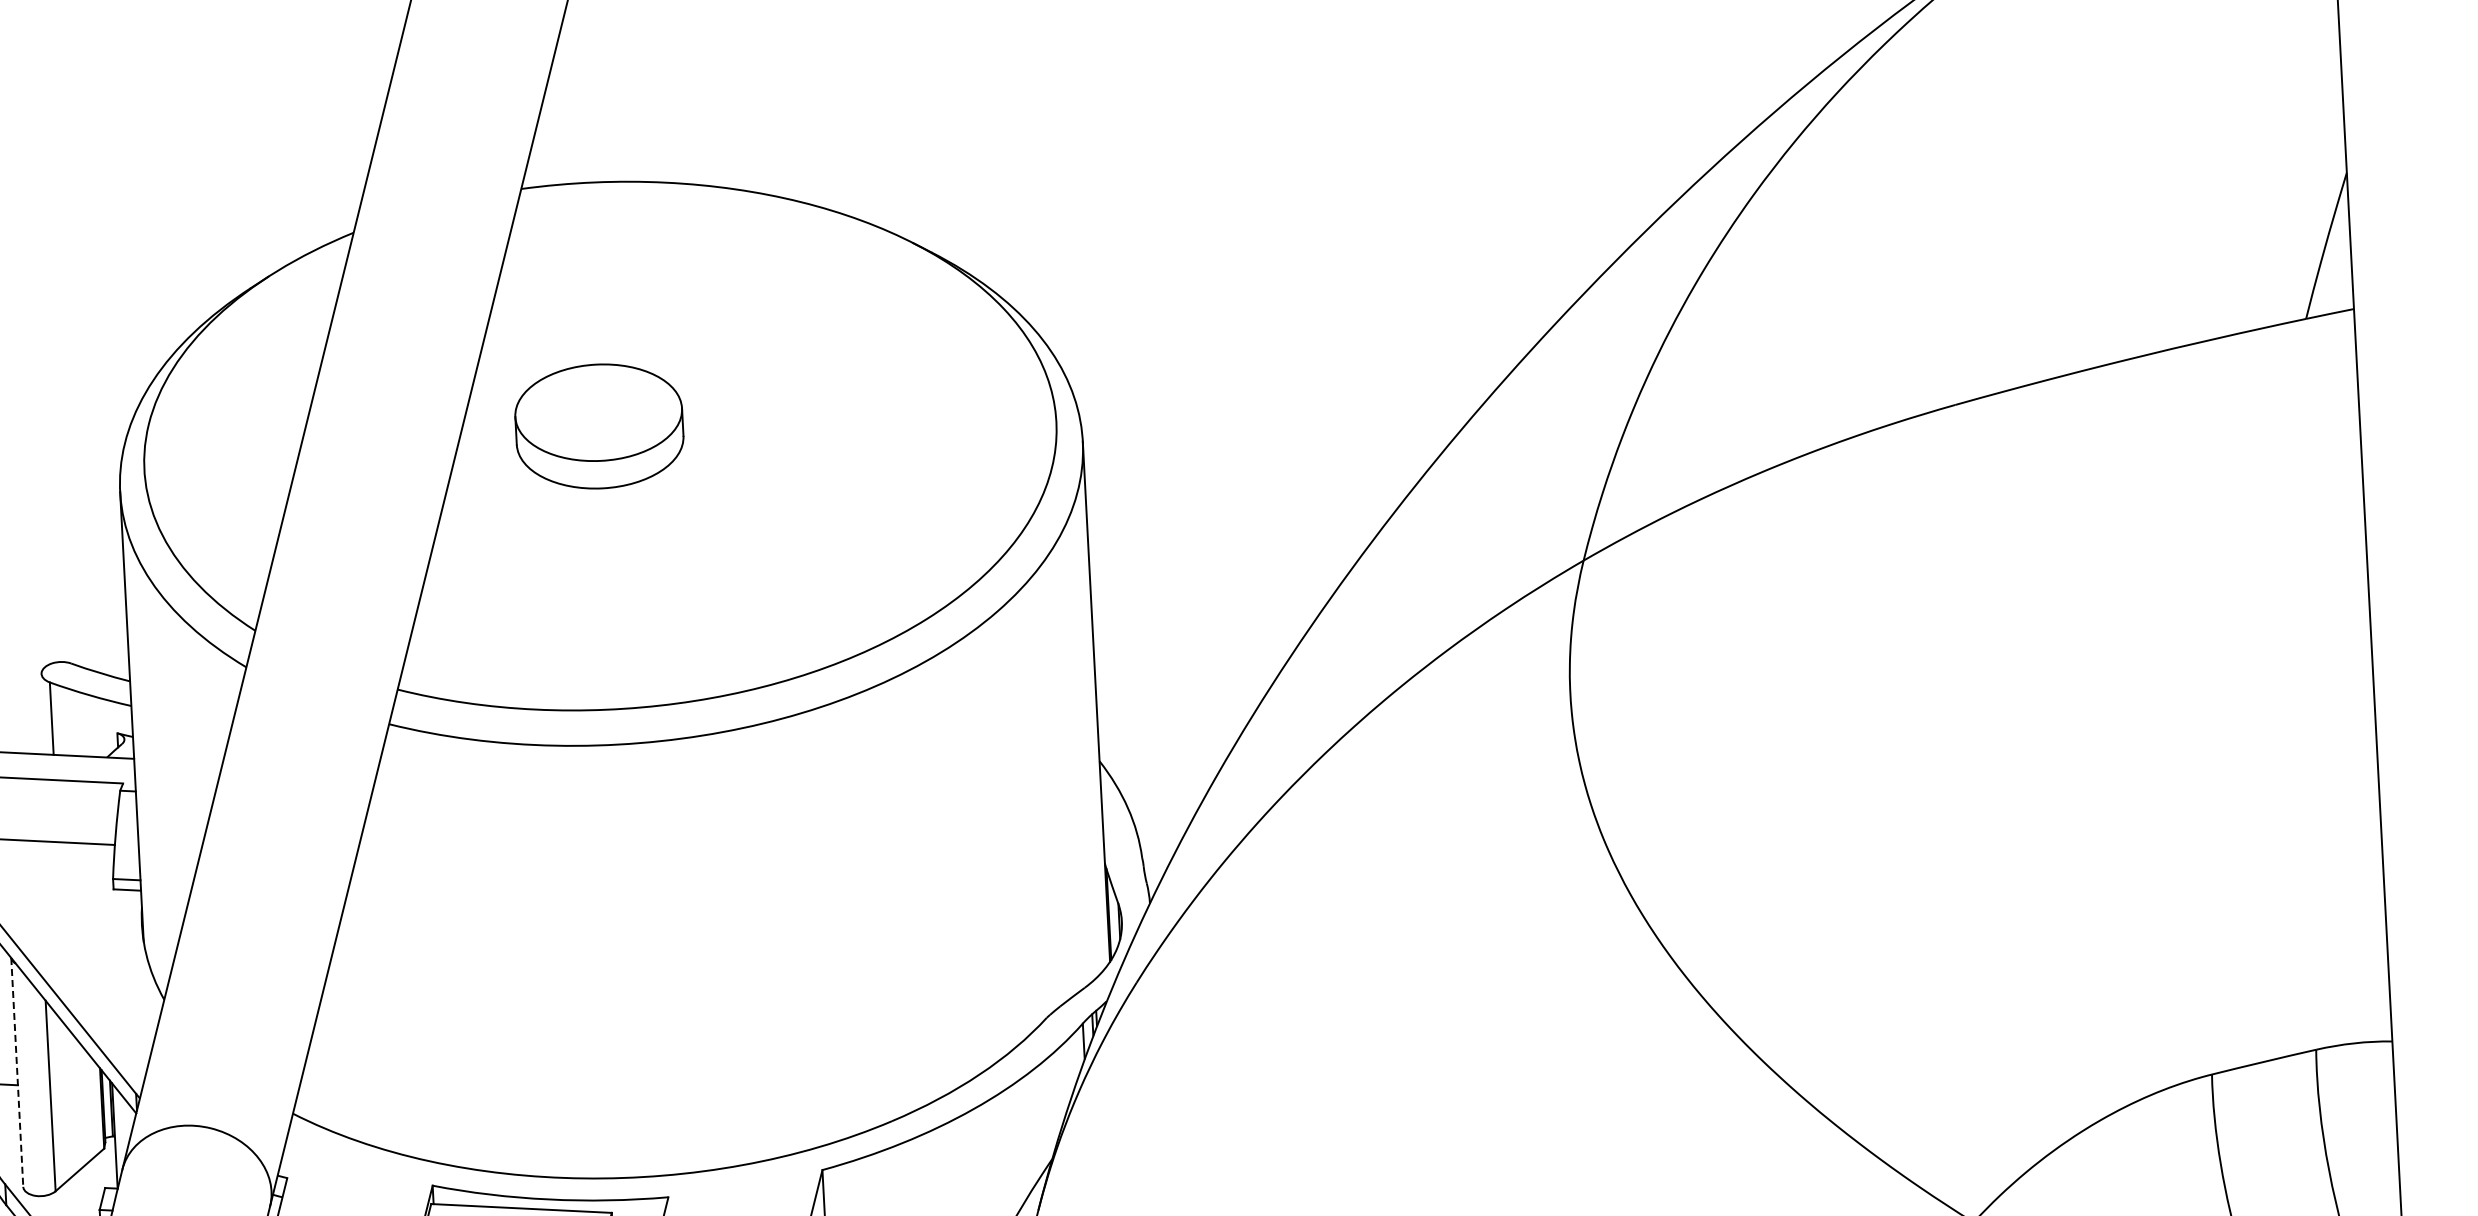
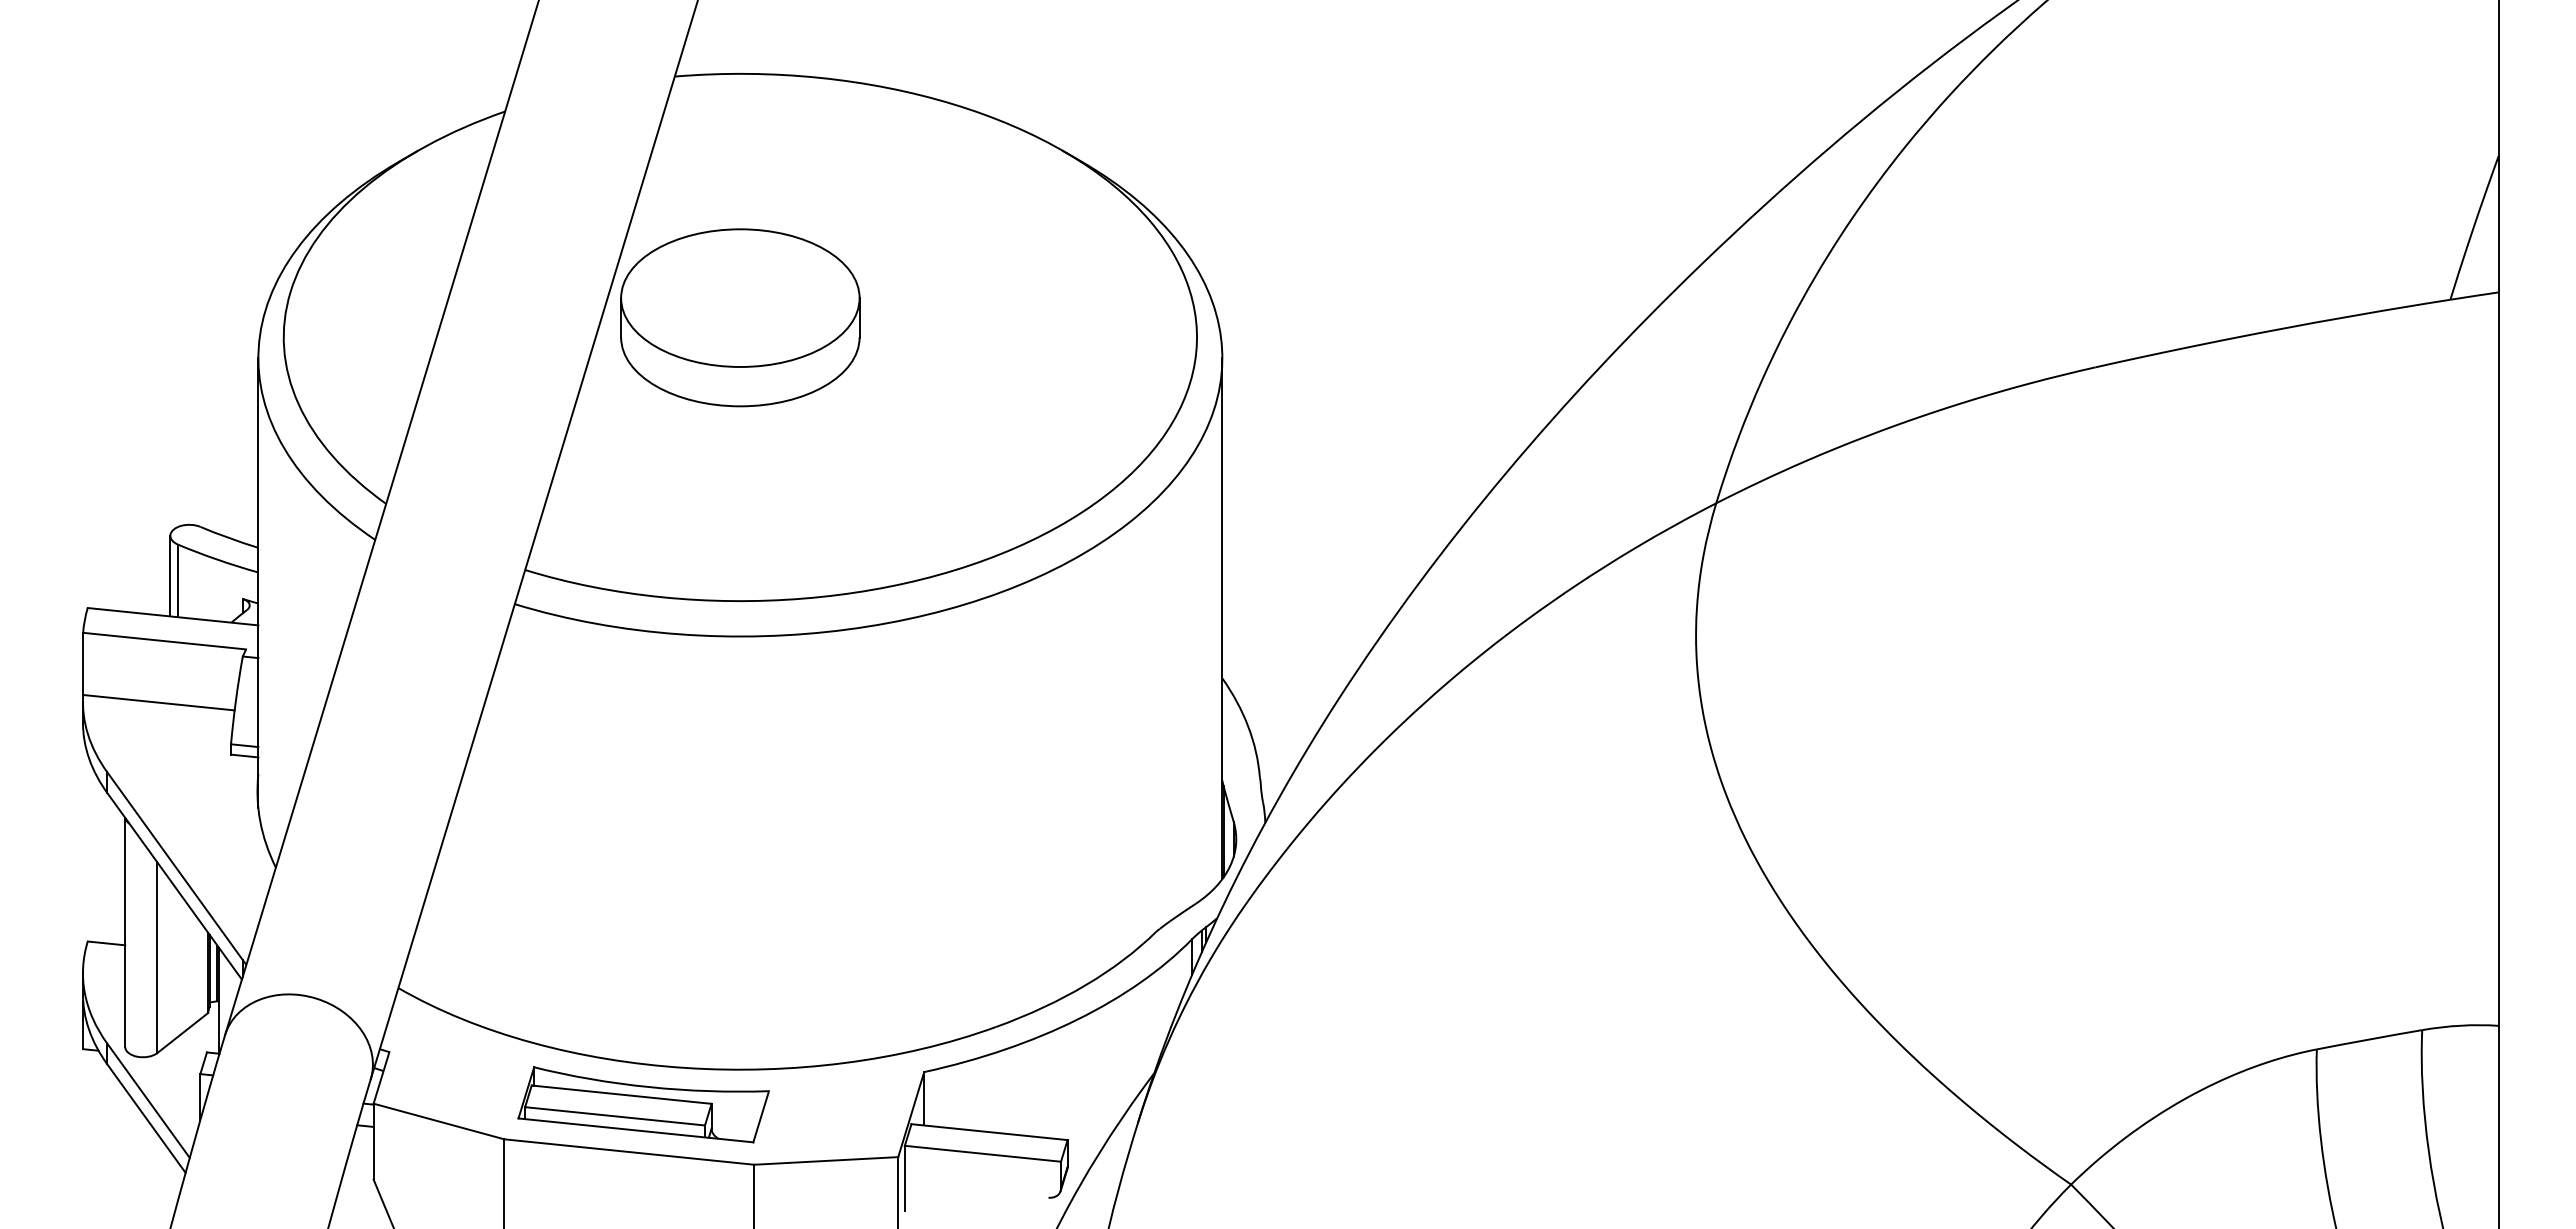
part: (599, 426) -> (740, 317), size x1.43
line: (43, 713) -> (170, 575), added
line: (17, 1072) -> (125, 932), dashed -> solid

